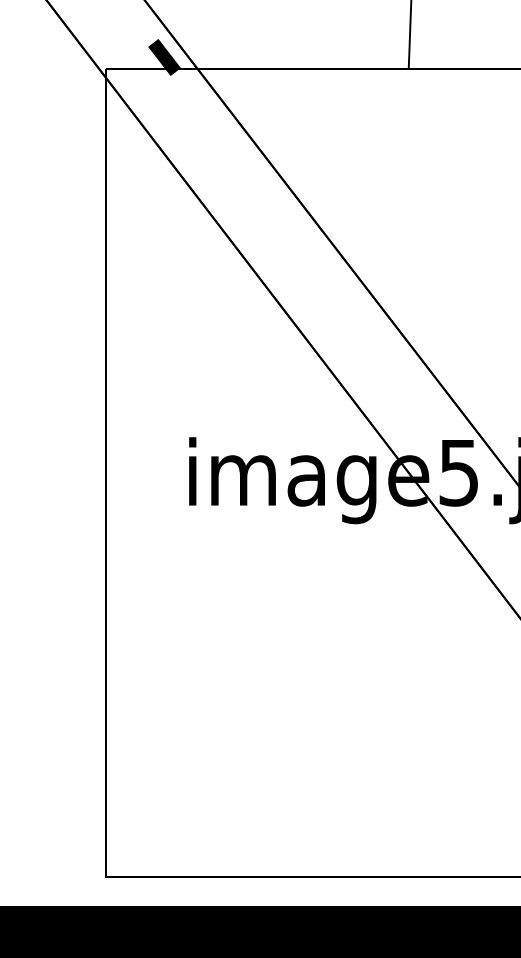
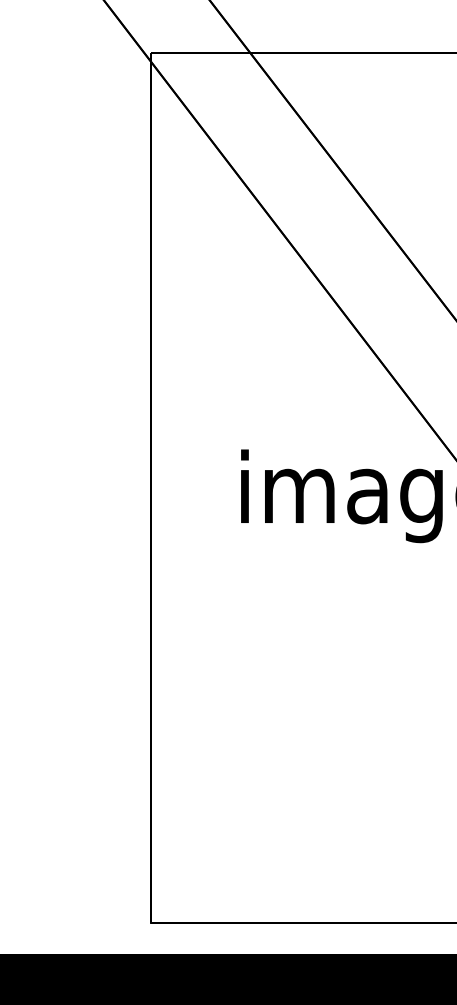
fill: (164, 57) -> (214, 40), removed

